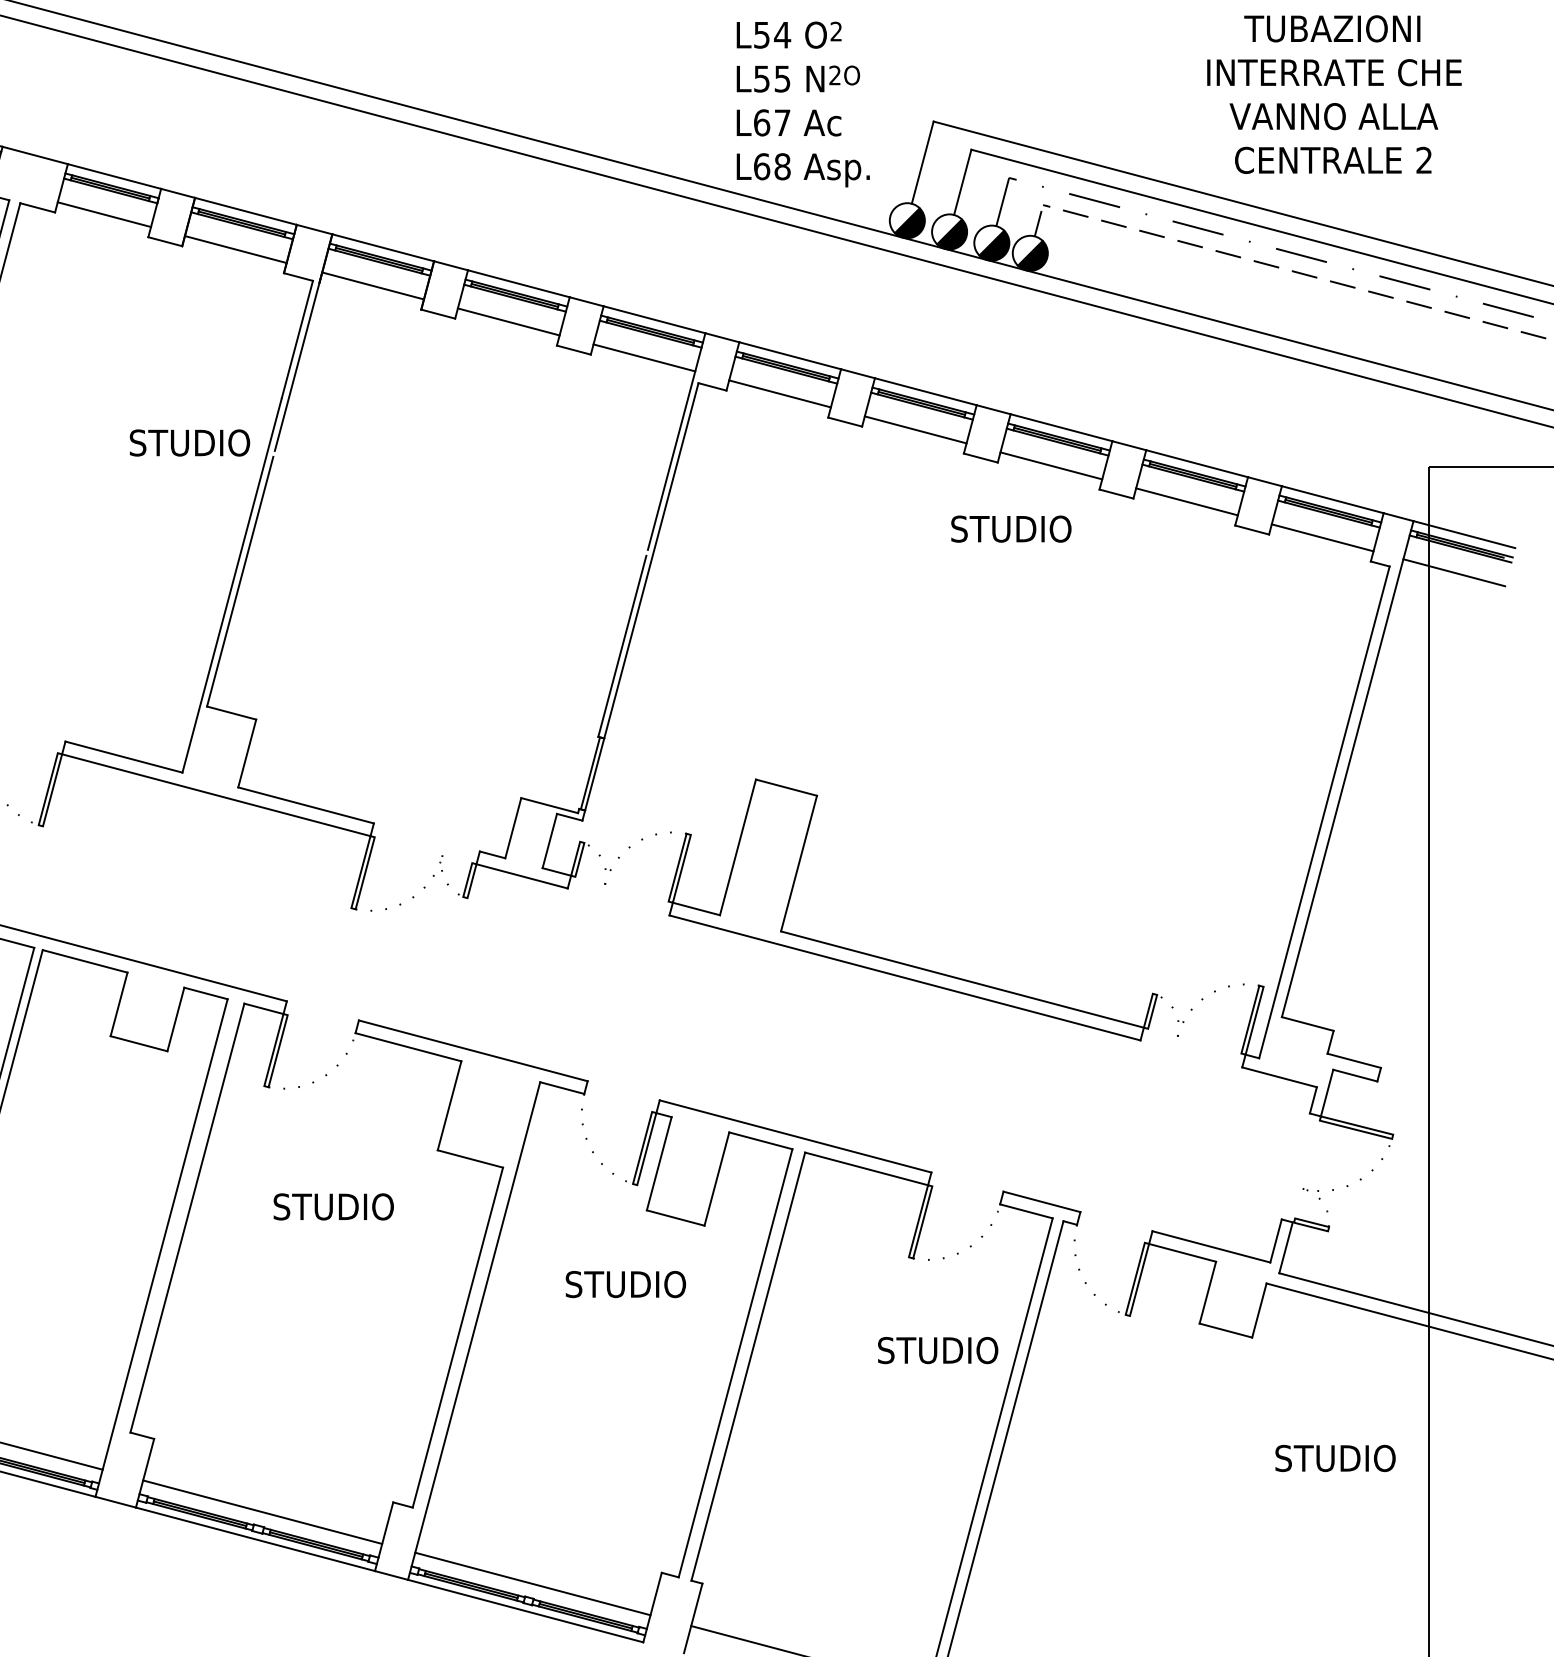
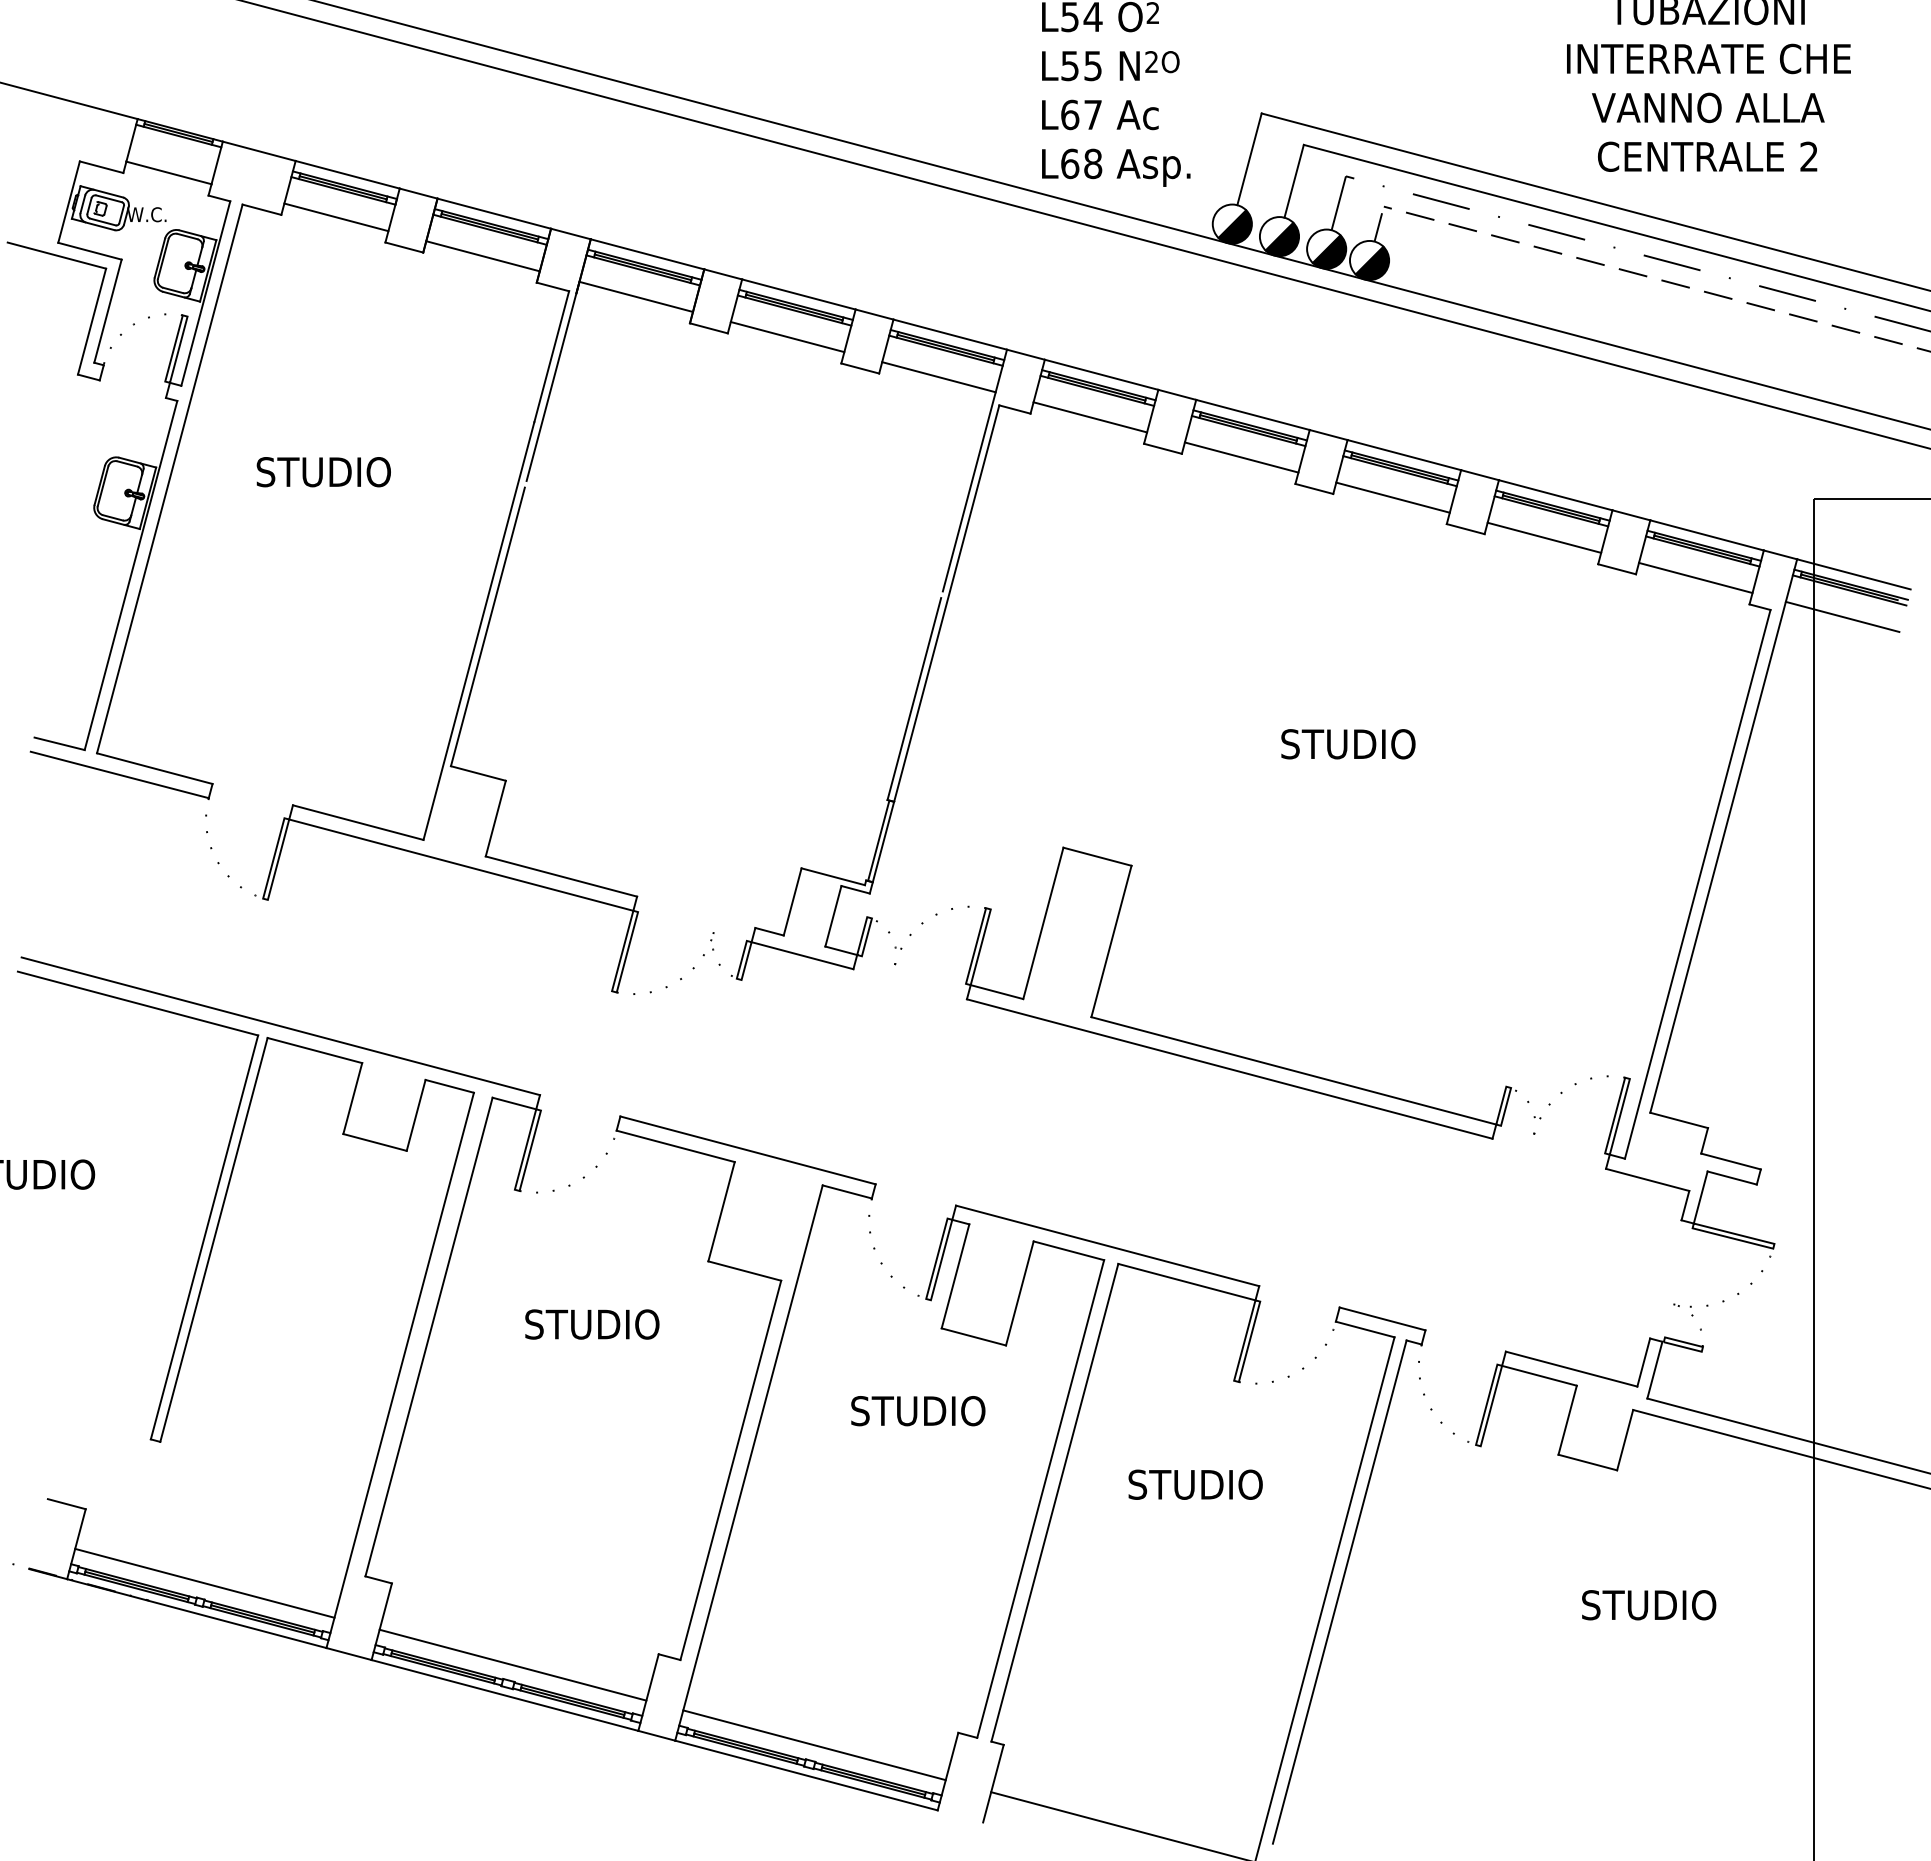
text: (189, 443) -> (323, 472), moved
text: (1011, 529) -> (1348, 744), moved
text: (937, 1350) -> (1195, 1484), moved
text: (1335, 1458) -> (1649, 1605), moved

